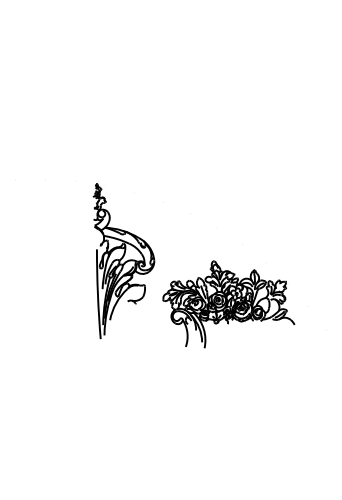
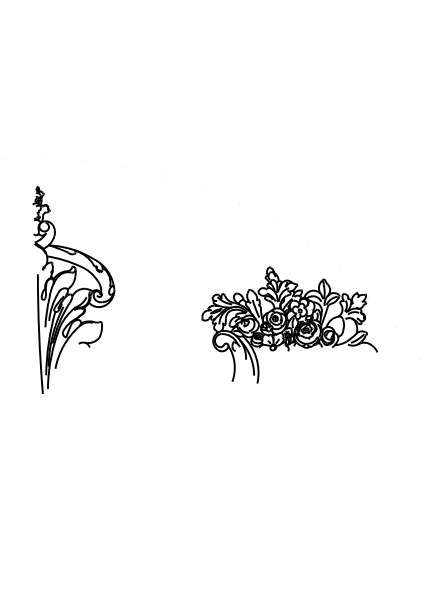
part: (123, 261) -> (73, 290), moved

